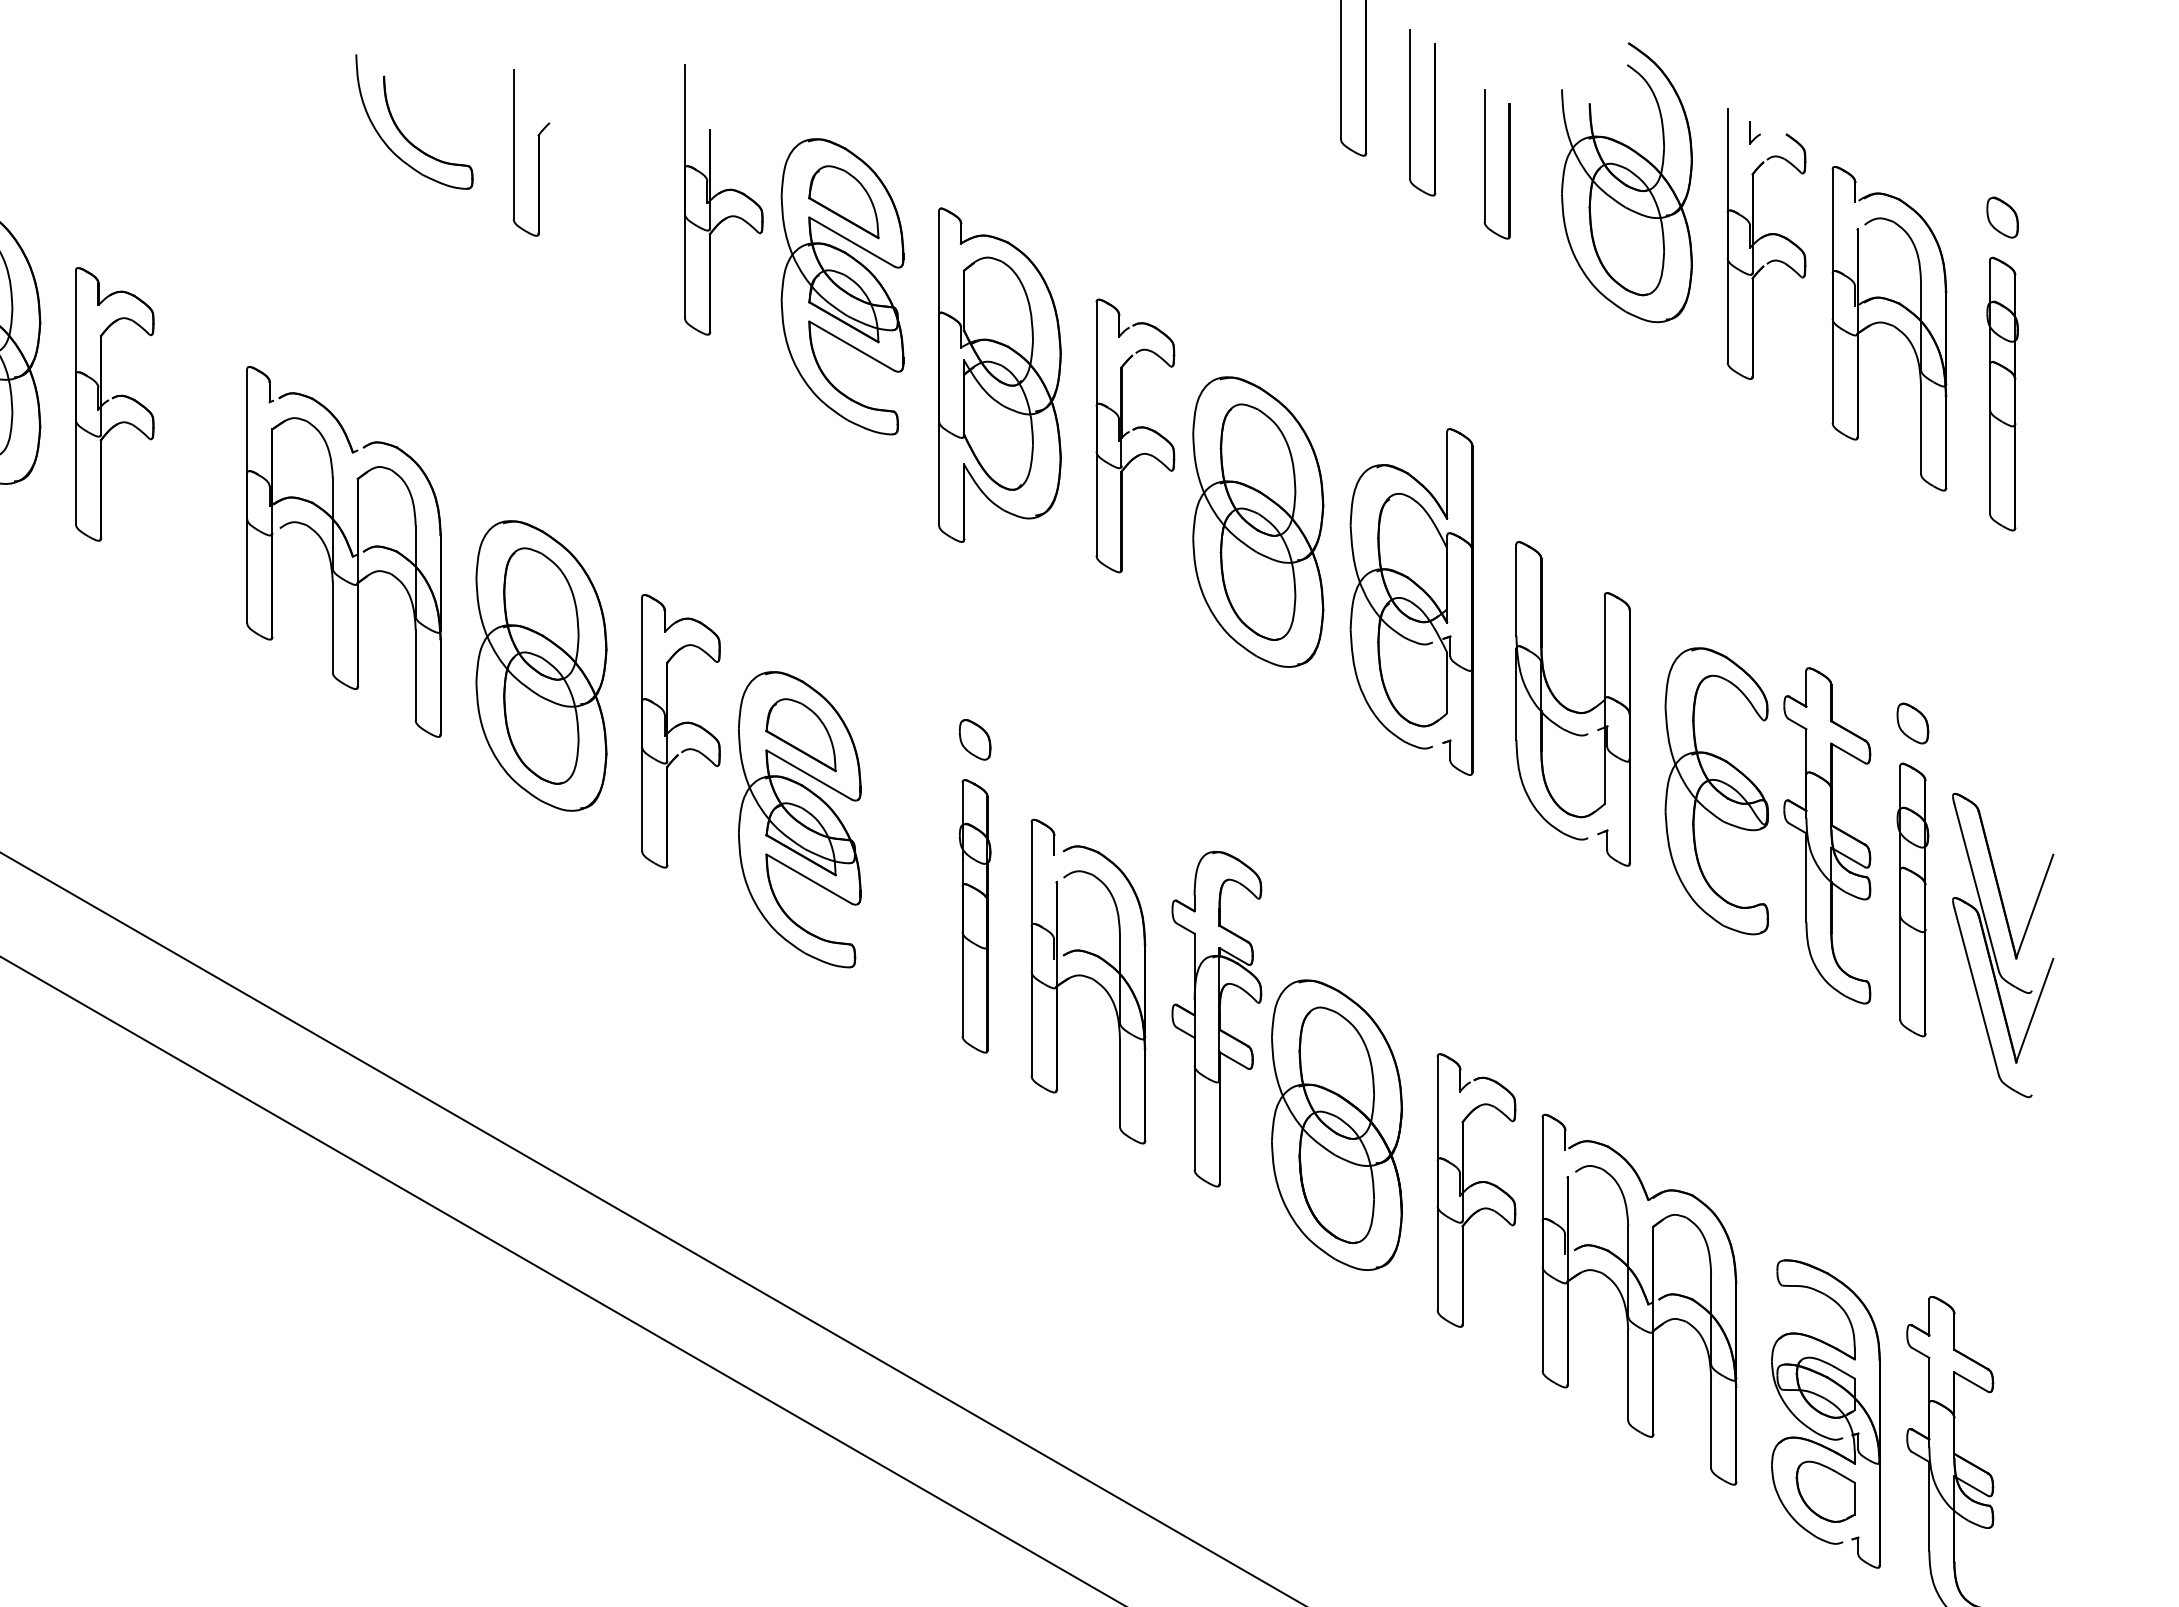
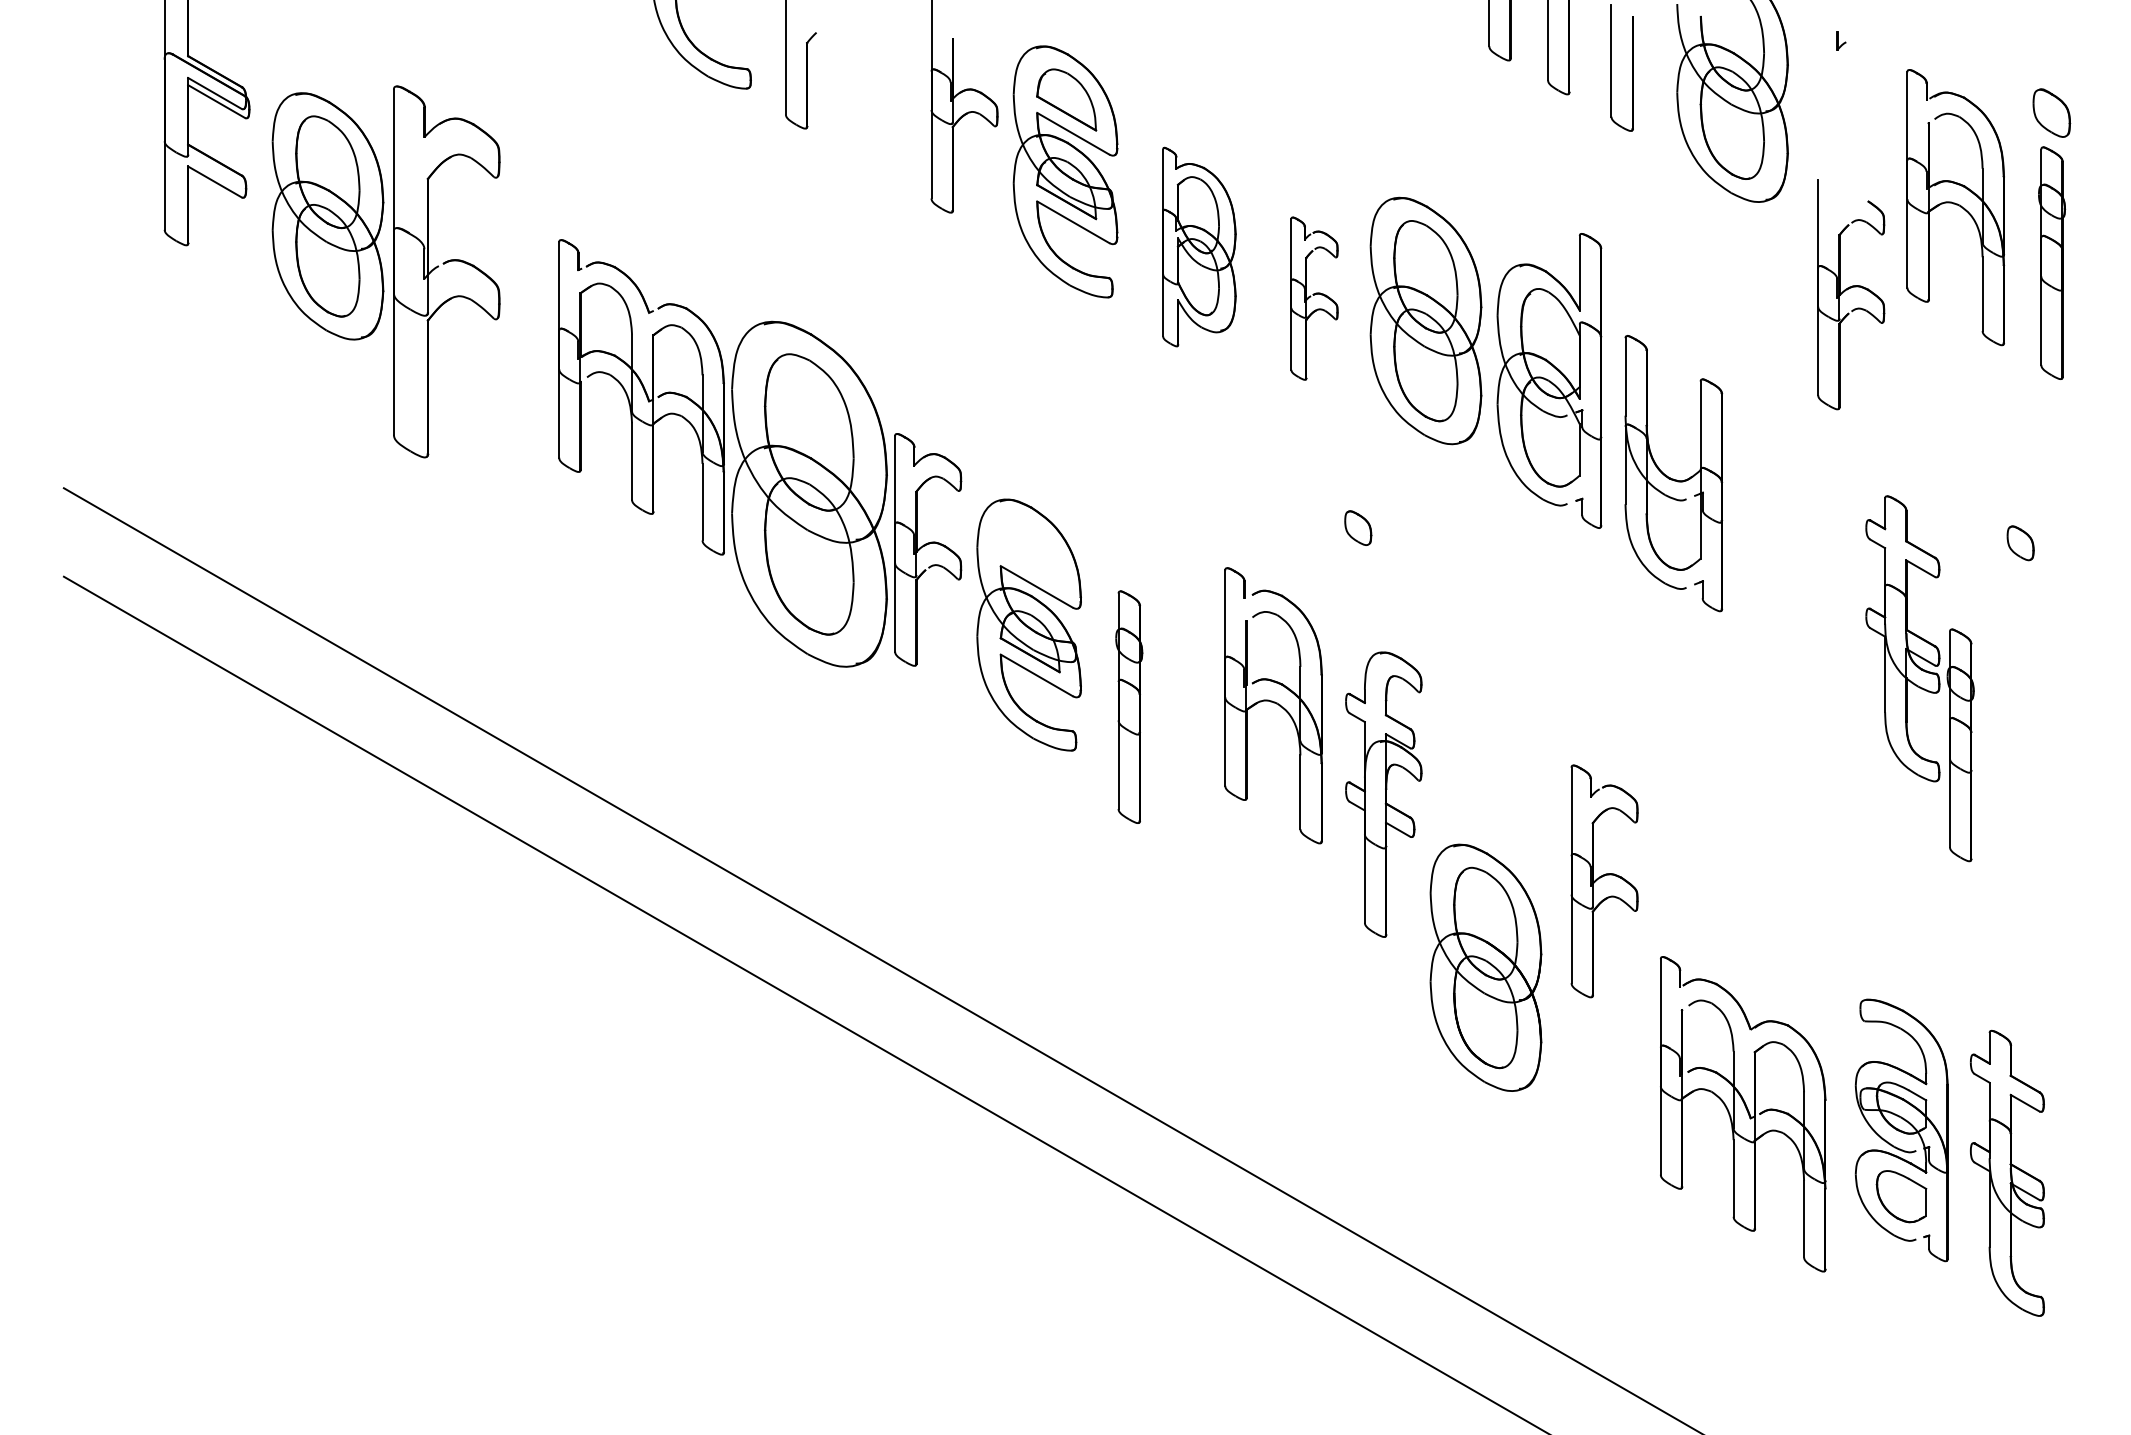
part: (2003, 216) -> (2052, 112), size x1.4
part: (1766, 243) -> (1851, 294), moved
part: (1000, 374) -> (1199, 246), size x0.7
part: (114, 403) -> (446, 271), size x1.6
part: (1135, 435) -> (1314, 298), size x0.7
part: (1257, 521) -> (1425, 320), moved
part: (1411, 601) -> (1549, 380), moved
part: (541, 666) -> (809, 494), size x1.4
part: (1572, 703) -> (1673, 473), moved
part: (1912, 723) -> (2020, 543), moved
part: (800, 734) -> (1029, 552), removed
part: (975, 739) -> (1358, 527), moved
part: (1716, 790) -> (1808, 600), removed
part: (1912, 900) -> (1960, 745), moved
part: (975, 915) -> (1129, 706), moved
part: (2011, 944) -> (2059, 731), removed
part: (1088, 981) -> (1273, 705), moved
part: (1336, 1124) -> (1485, 967), moved
part: (1476, 1190) -> (1604, 881), moved
part: (1639, 1300) -> (1743, 1114), moved

